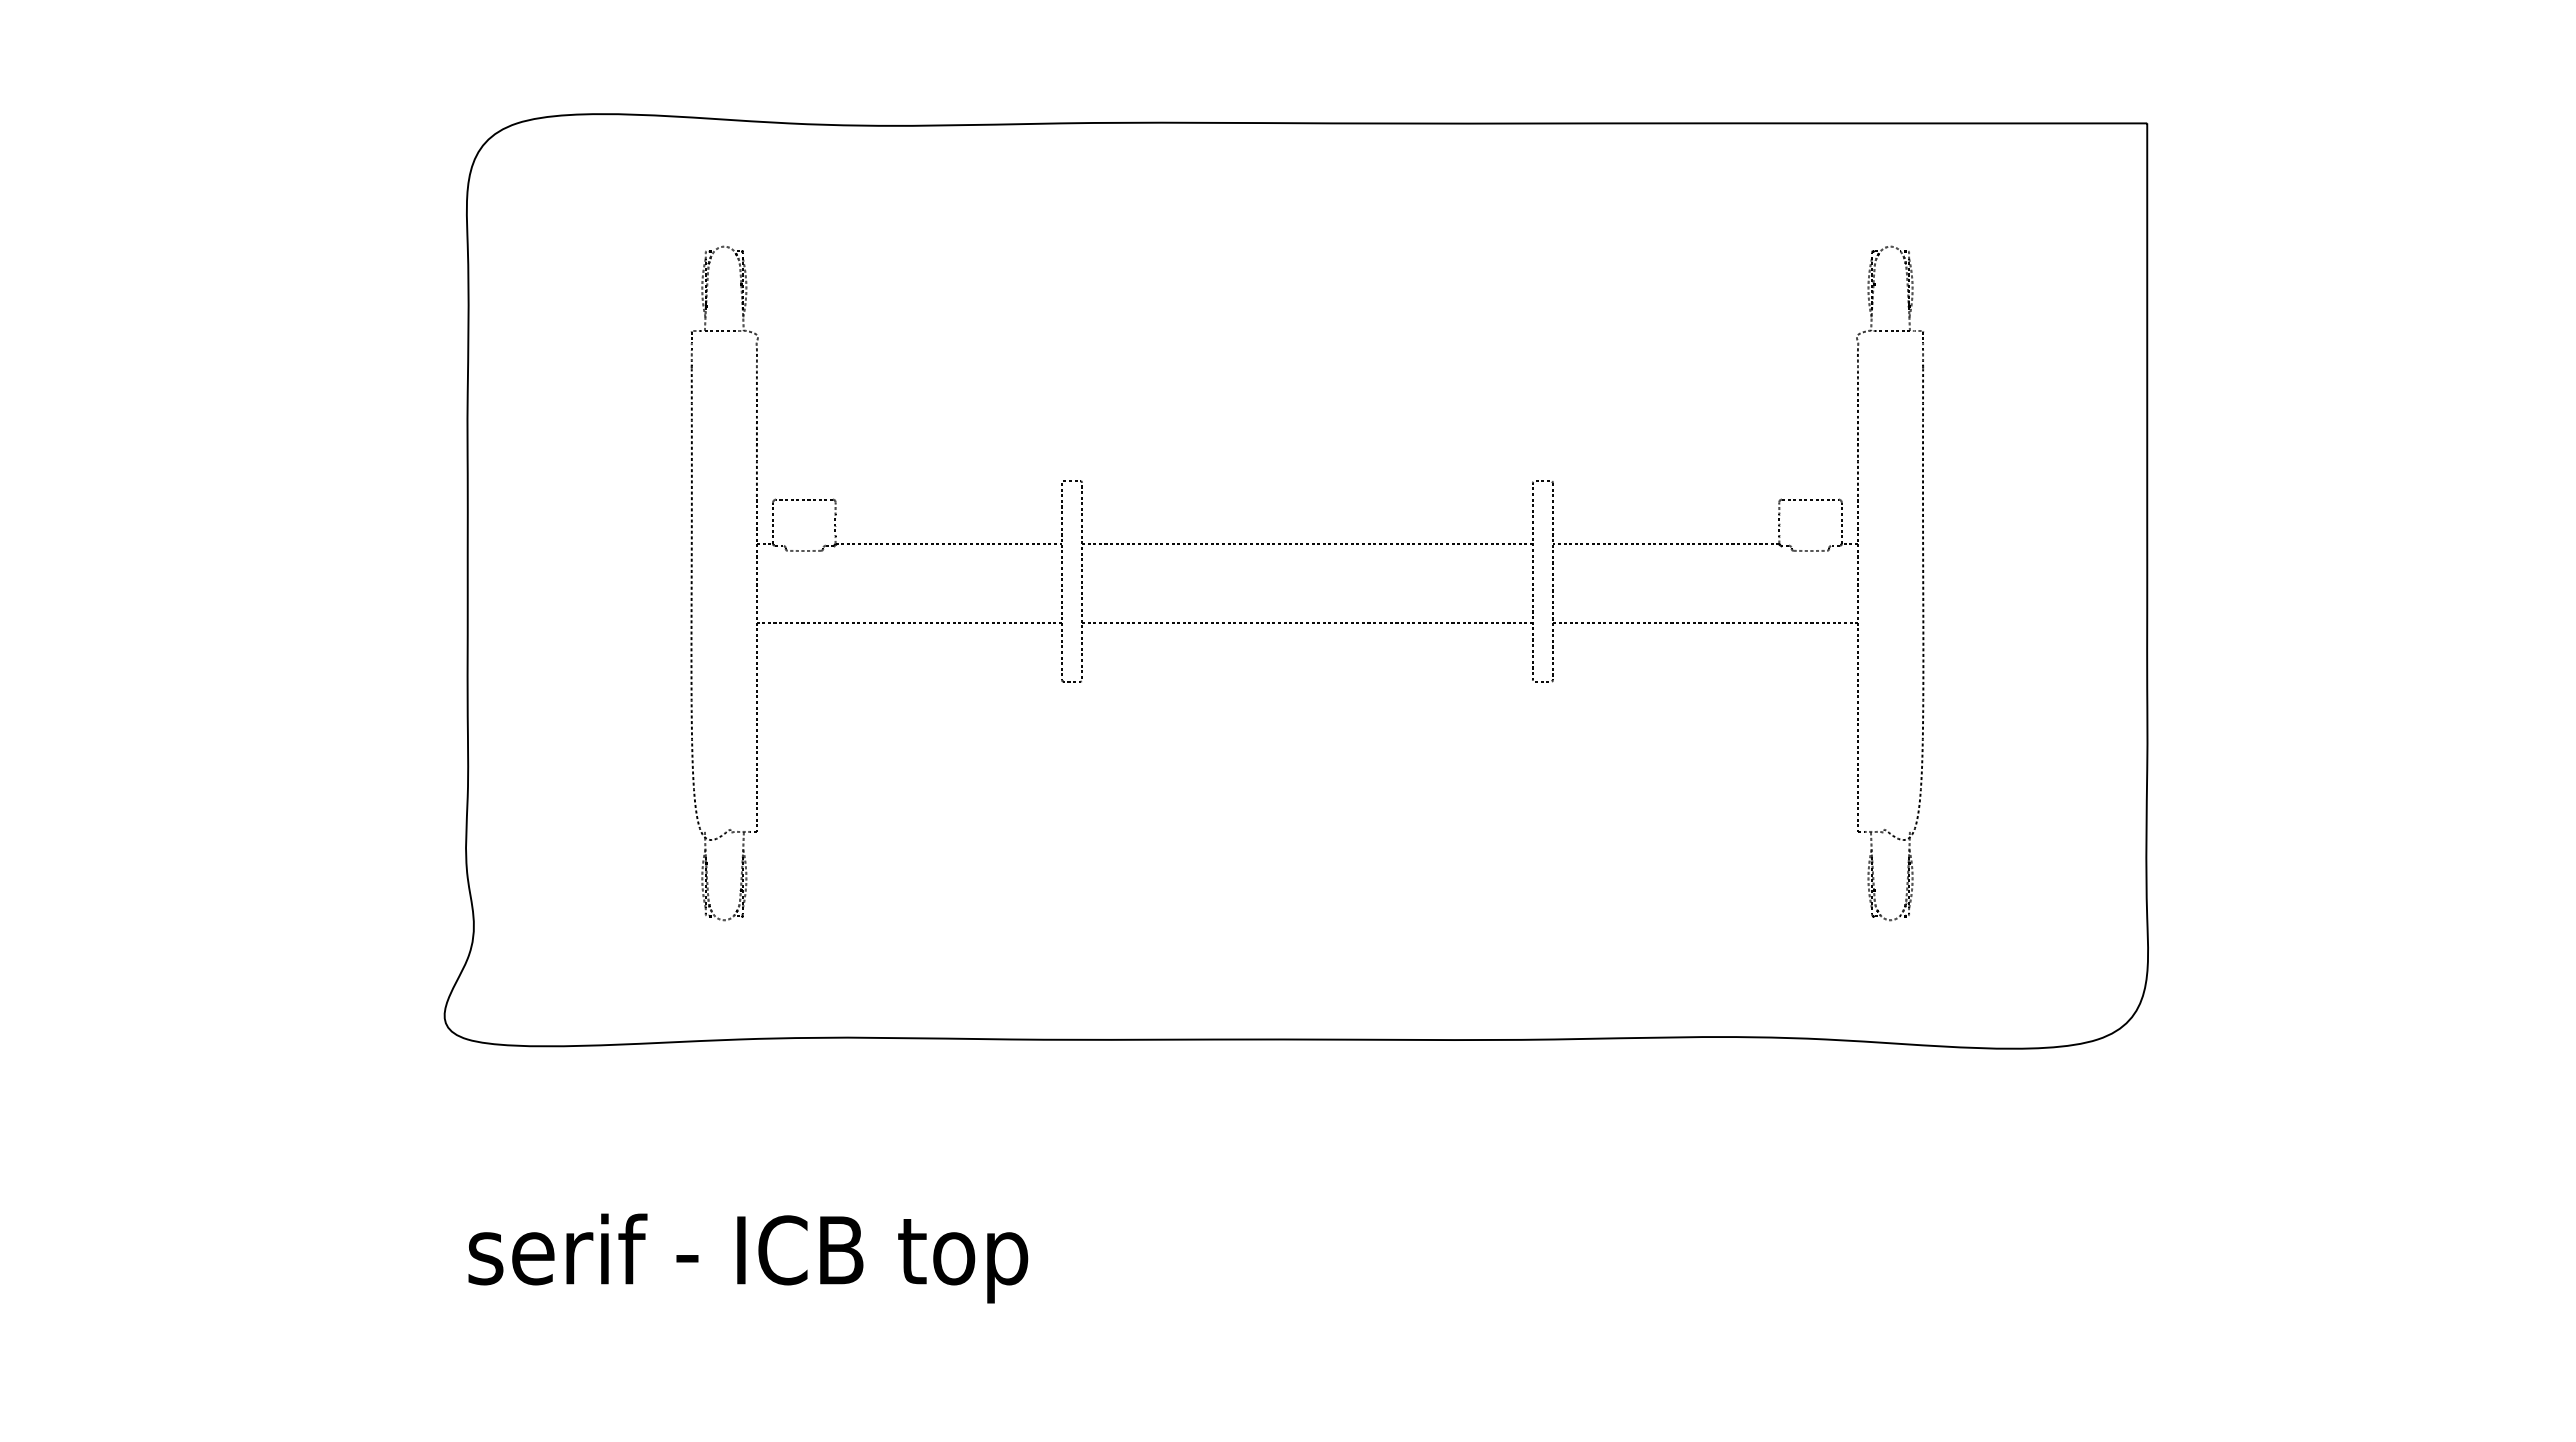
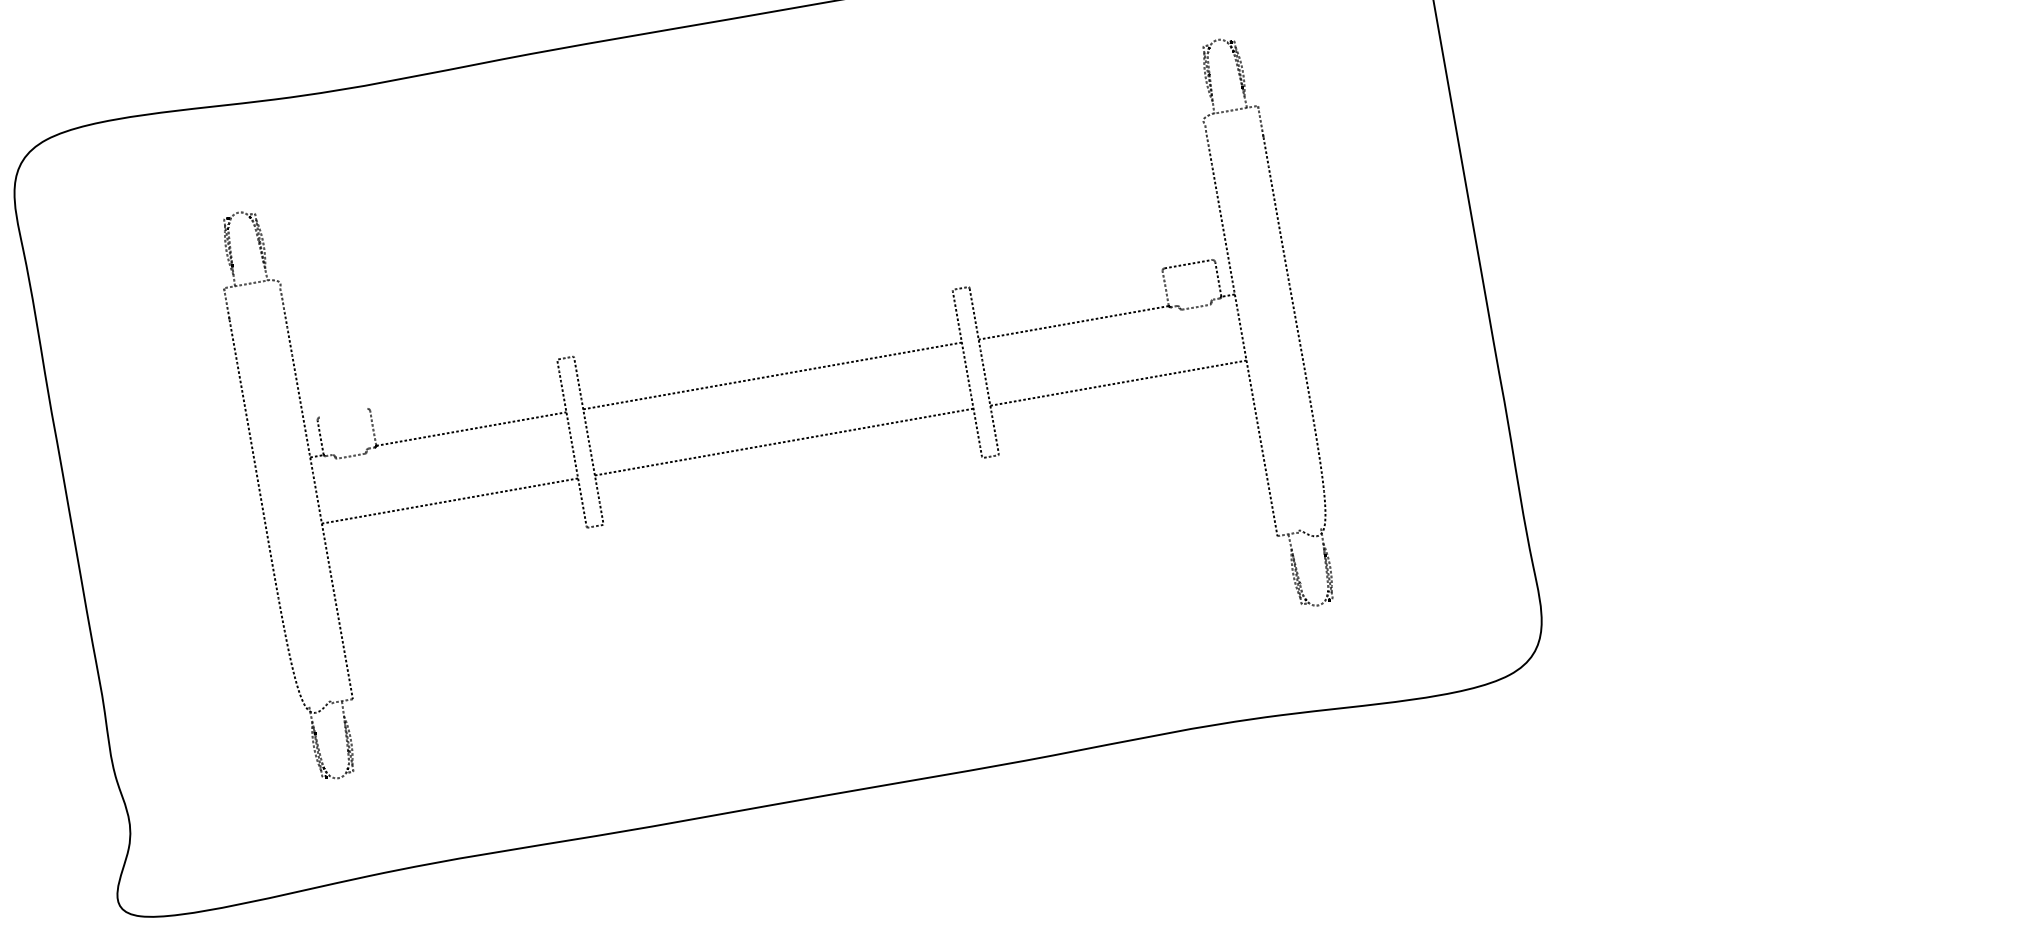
line: (804, 499) -> (343, 413), removed

